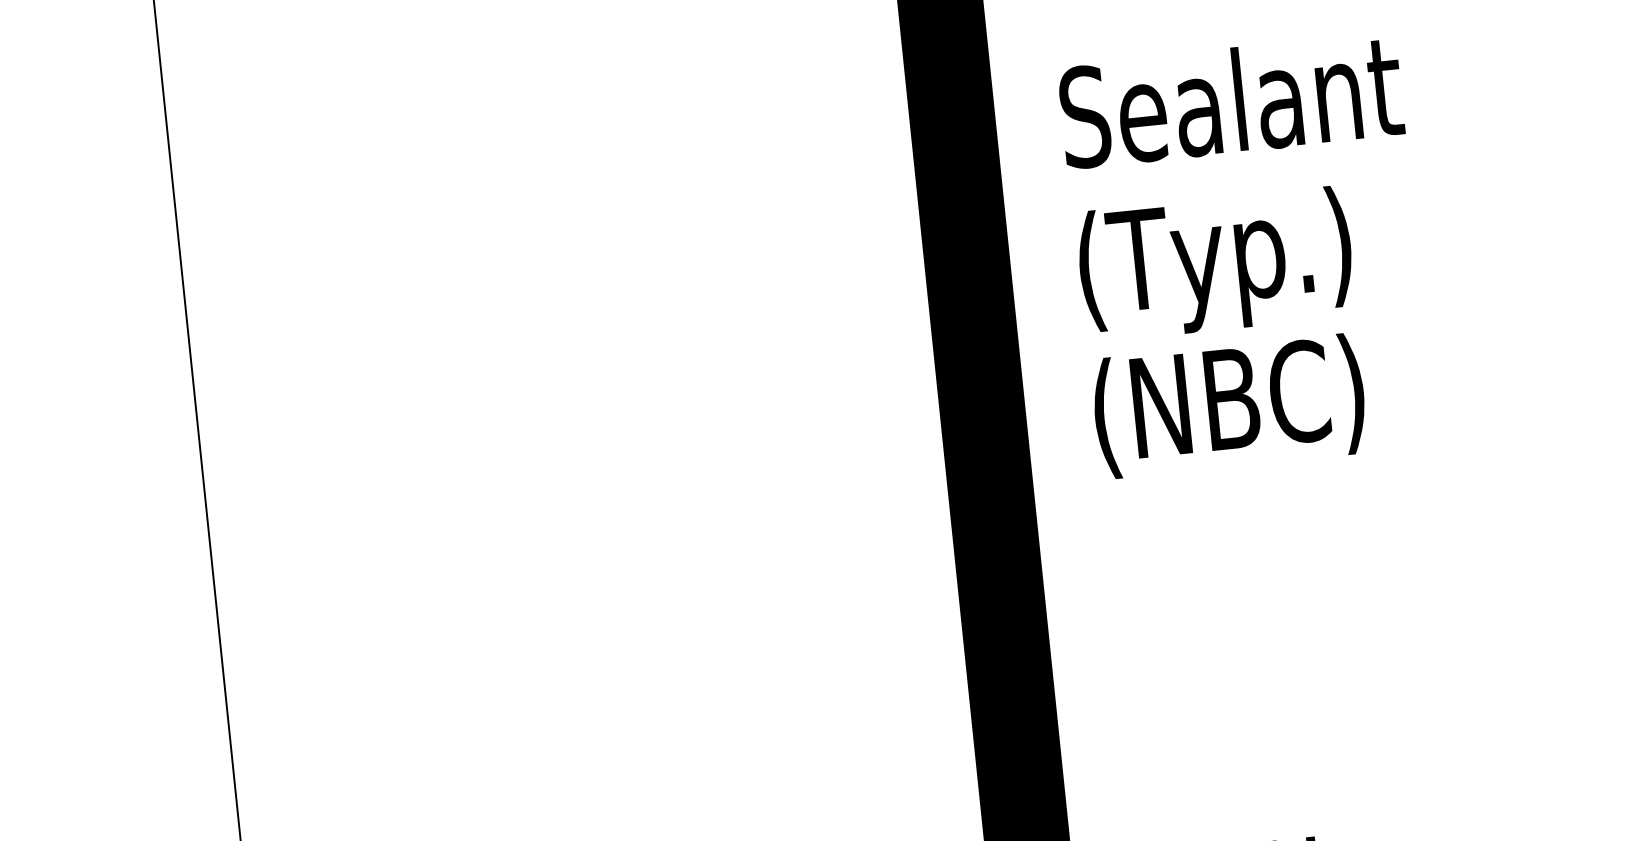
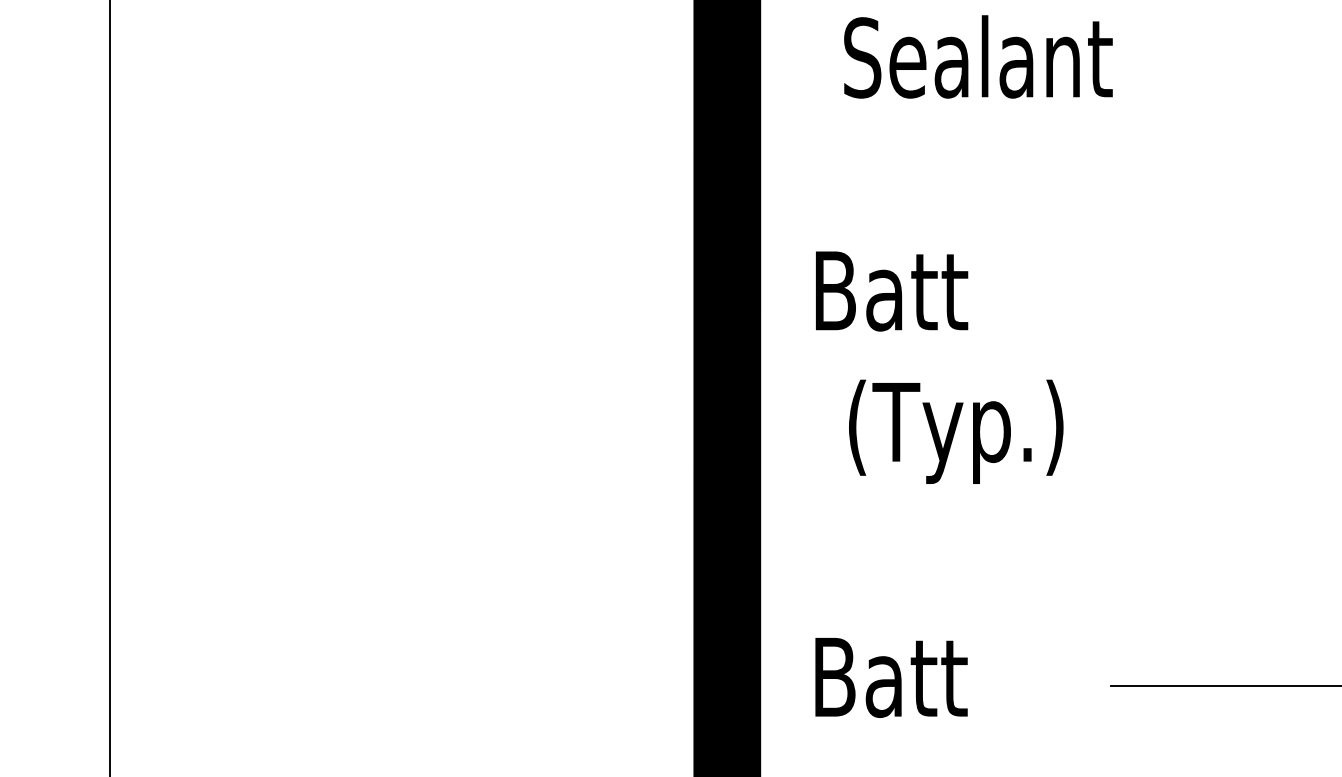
text: (1231, 100) -> (978, 56), moved
text: (1216, 263) -> (956, 431), moved
text: (1229, 406) -> (921, 296), (NBC) -> Batt

